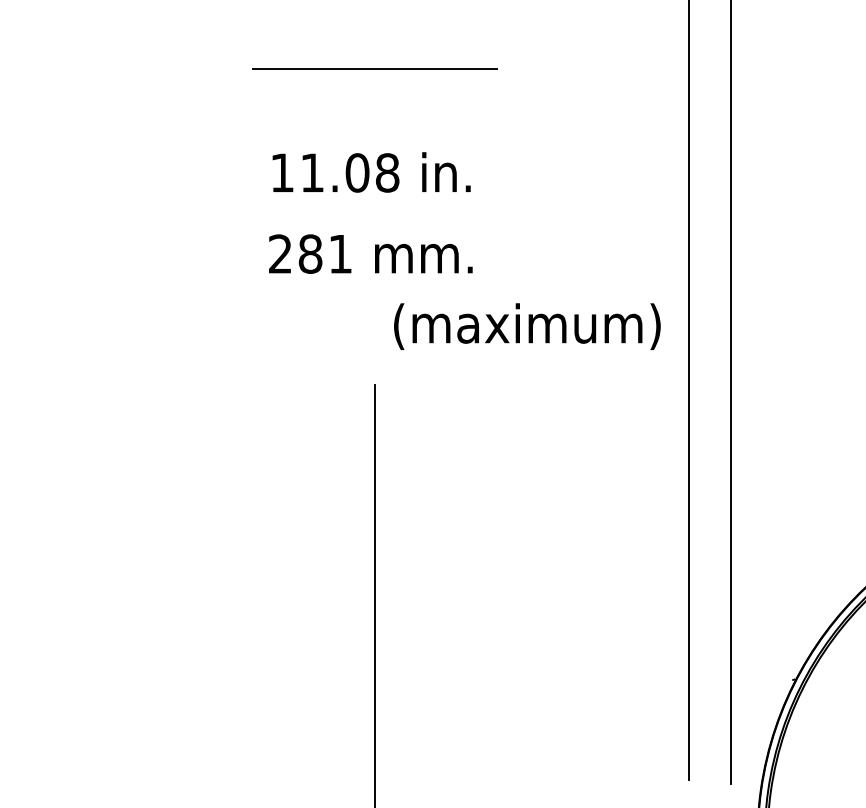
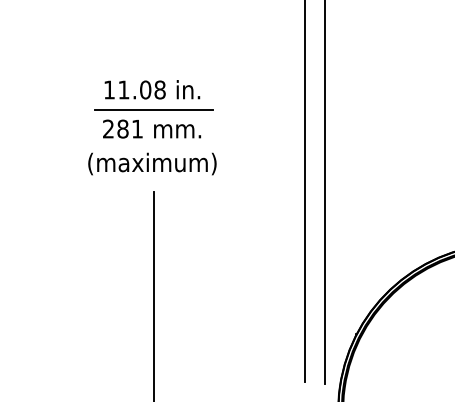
line: (373, 68) -> (153, 109), moved
text: (527, 325) -> (152, 163), moved

